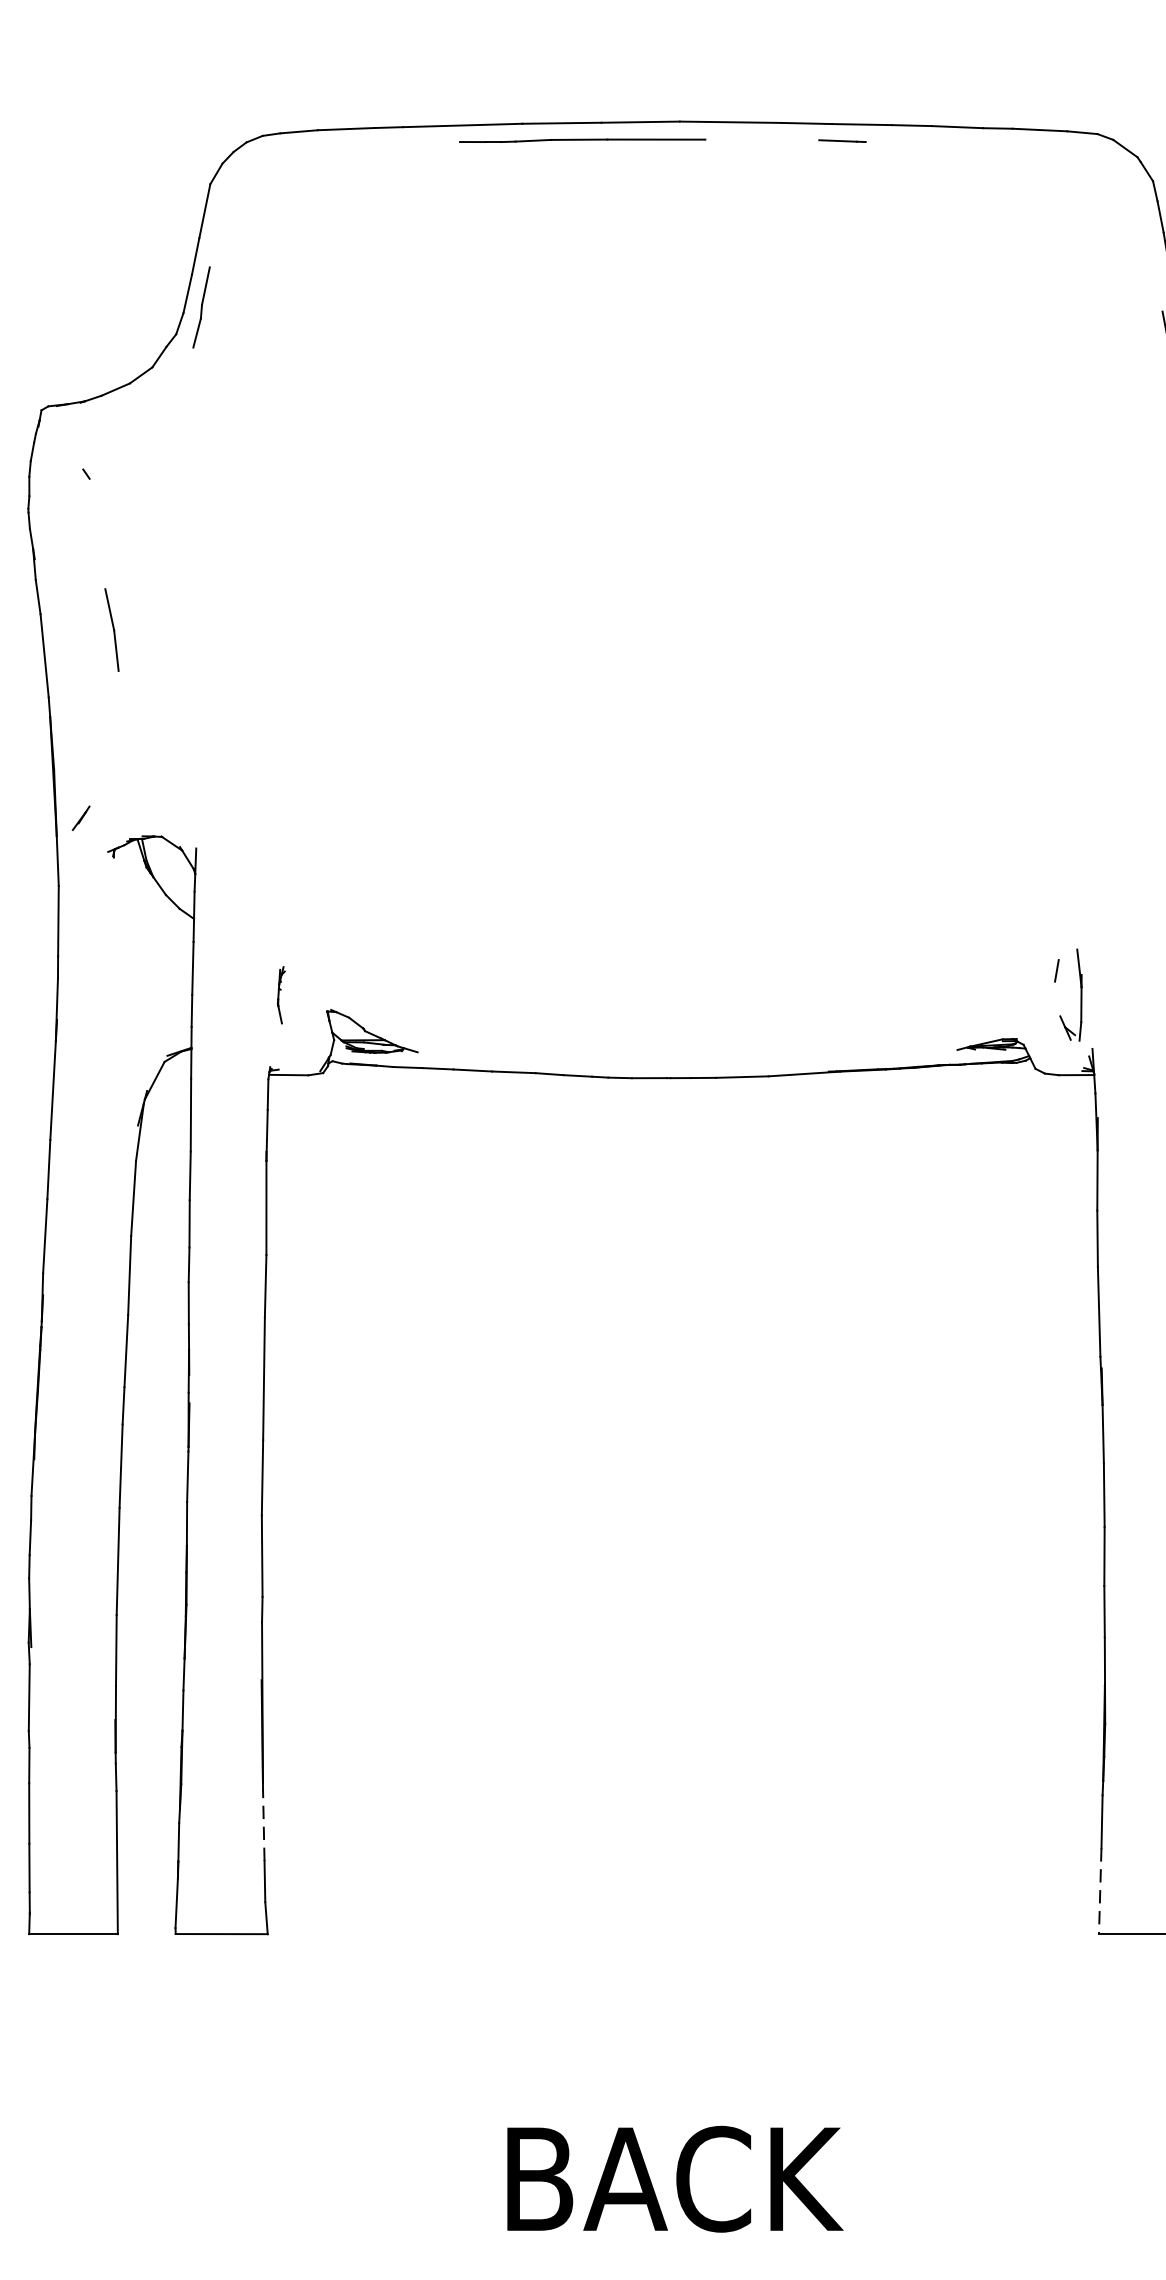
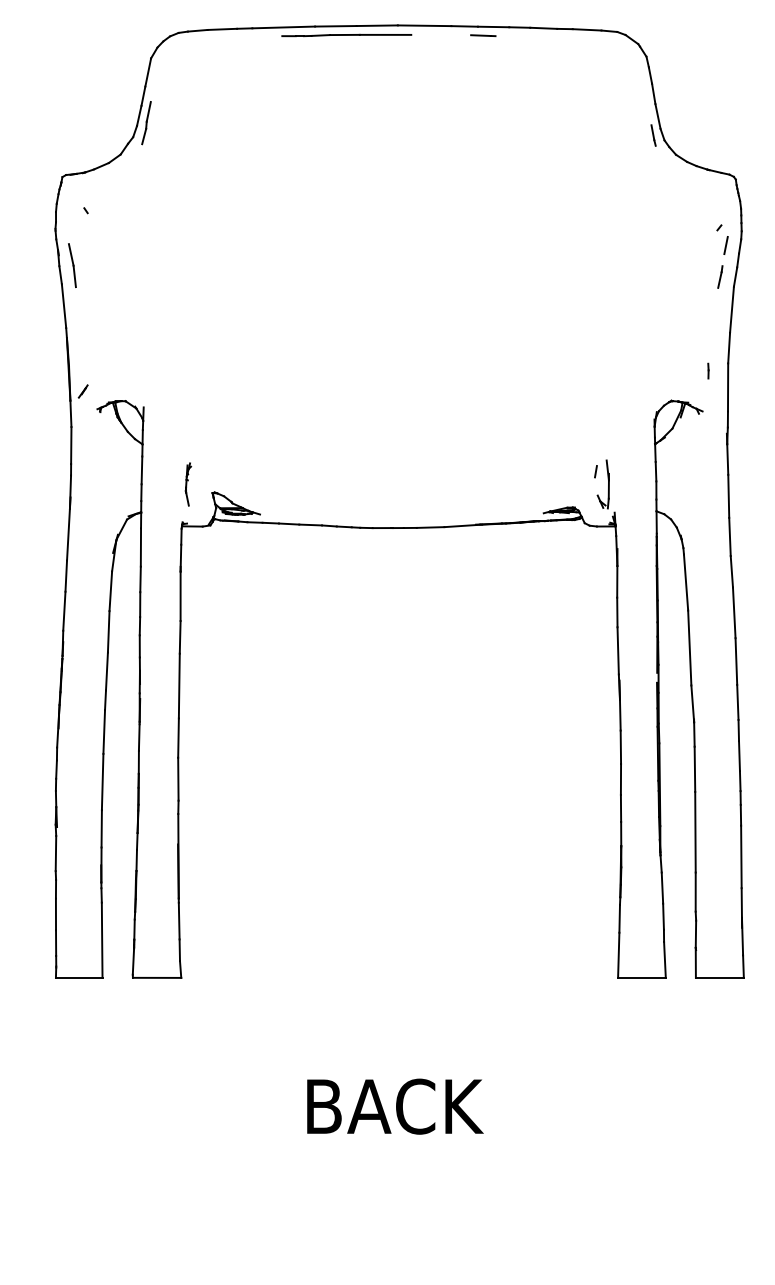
part: (112, 629) -> (72, 265), moved
part: (281, 995) -> (188, 484), size x1.43
line: (264, 1824) -> (179, 920), dashed -> solid
line: (1099, 1891) -> (618, 955), dashed -> solid

